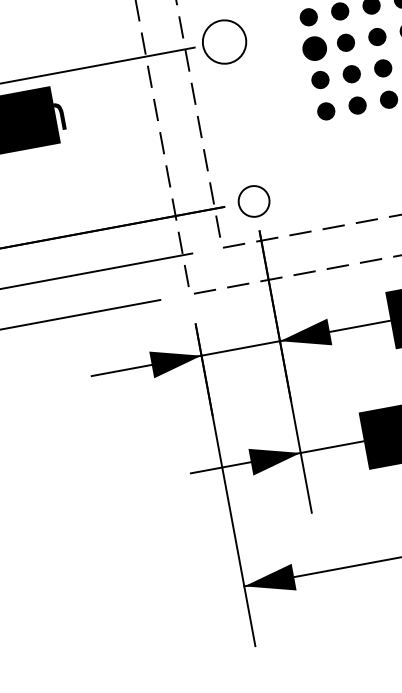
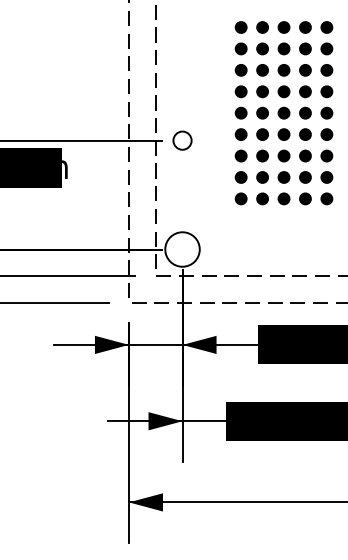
circle: (224, 41) -> (182, 140), size x0.62
part: (313, 48) -> (240, 155), size x0.71
circle: (254, 201) -> (182, 249), size x1.67

